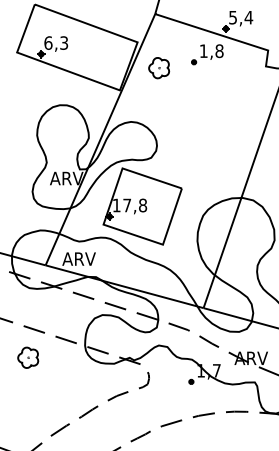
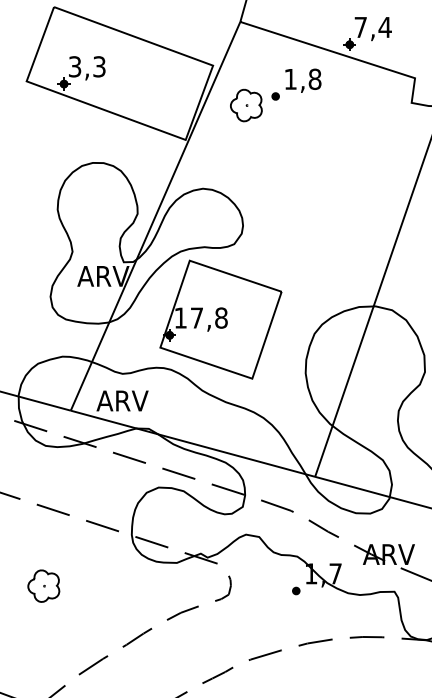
text: (232, 17) -> (359, 27), 5,4 -> 7,4
text: (48, 42) -> (75, 65), 6,3 -> 3,3
part: (207, 54) -> (296, 84), moved
part: (28, 357) -> (44, 585), moved

